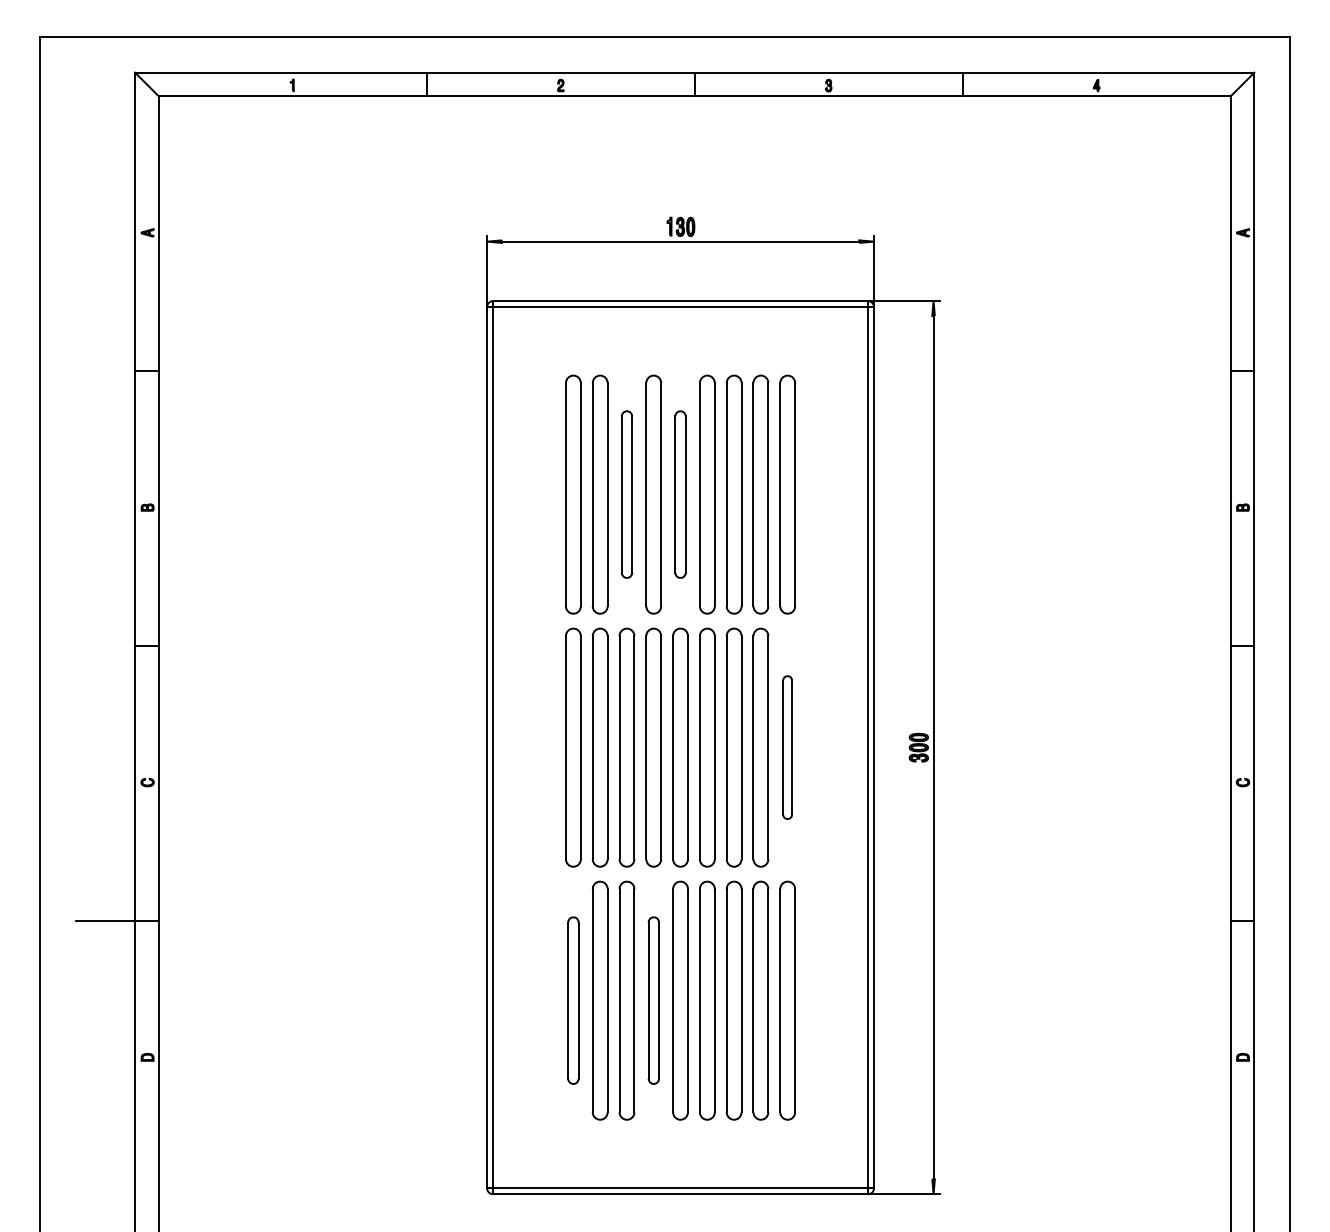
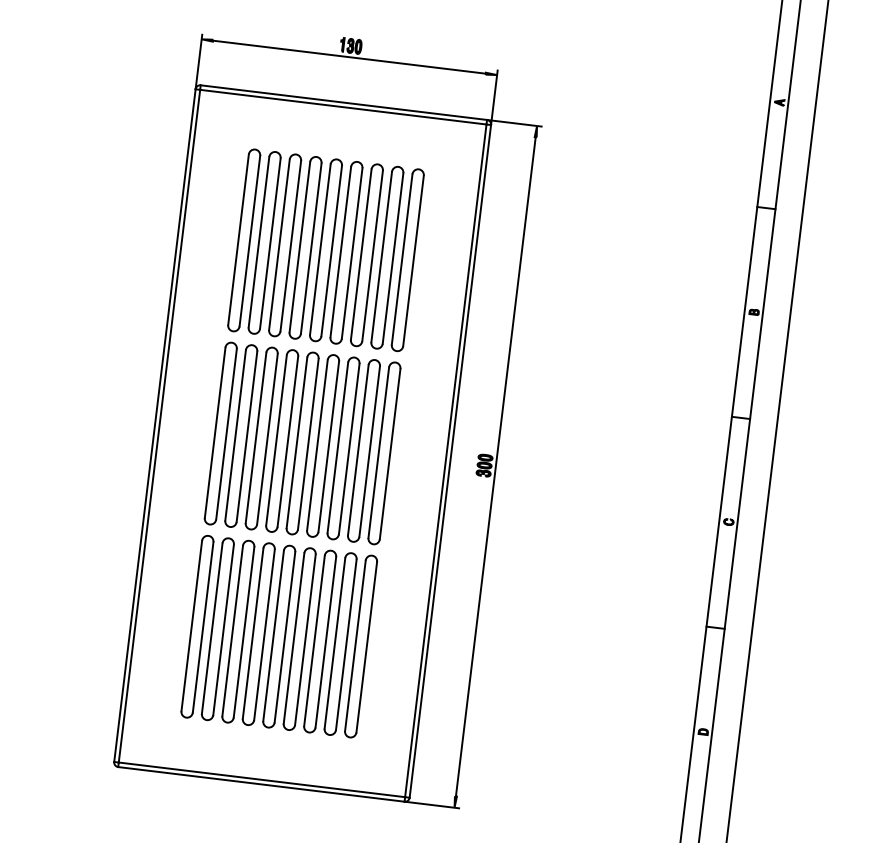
part: (626, 494) -> (284, 245), size x1.43
part: (680, 494) -> (325, 250), size x1.43
part: (787, 747) -> (384, 453), size x1.67
part: (573, 1000) -> (197, 626), size x1.43
part: (653, 1000) -> (258, 634), size x1.43

